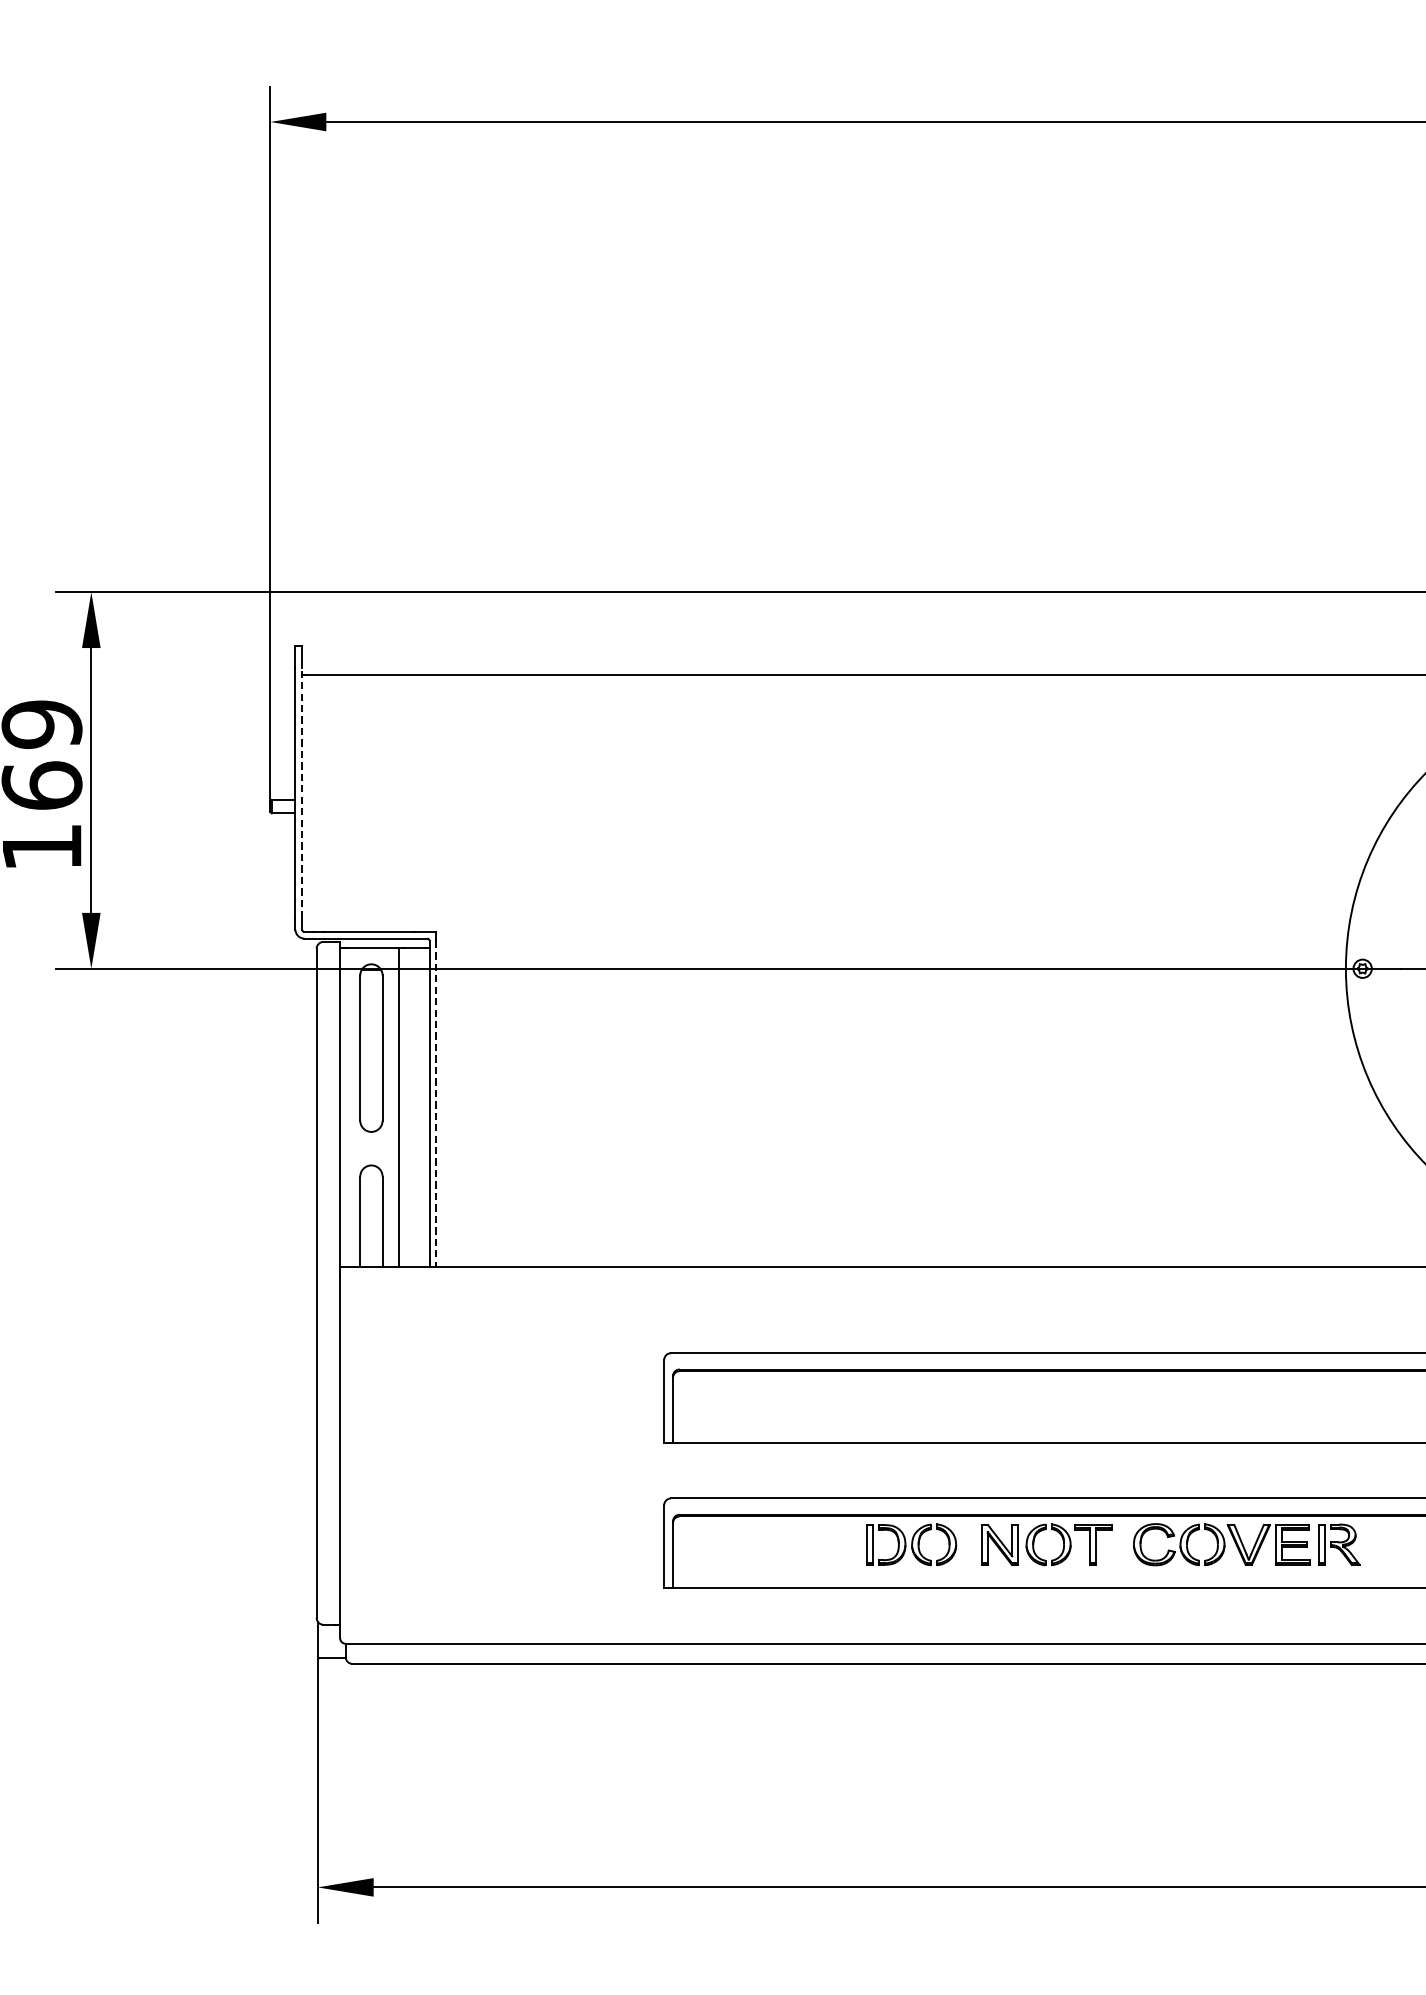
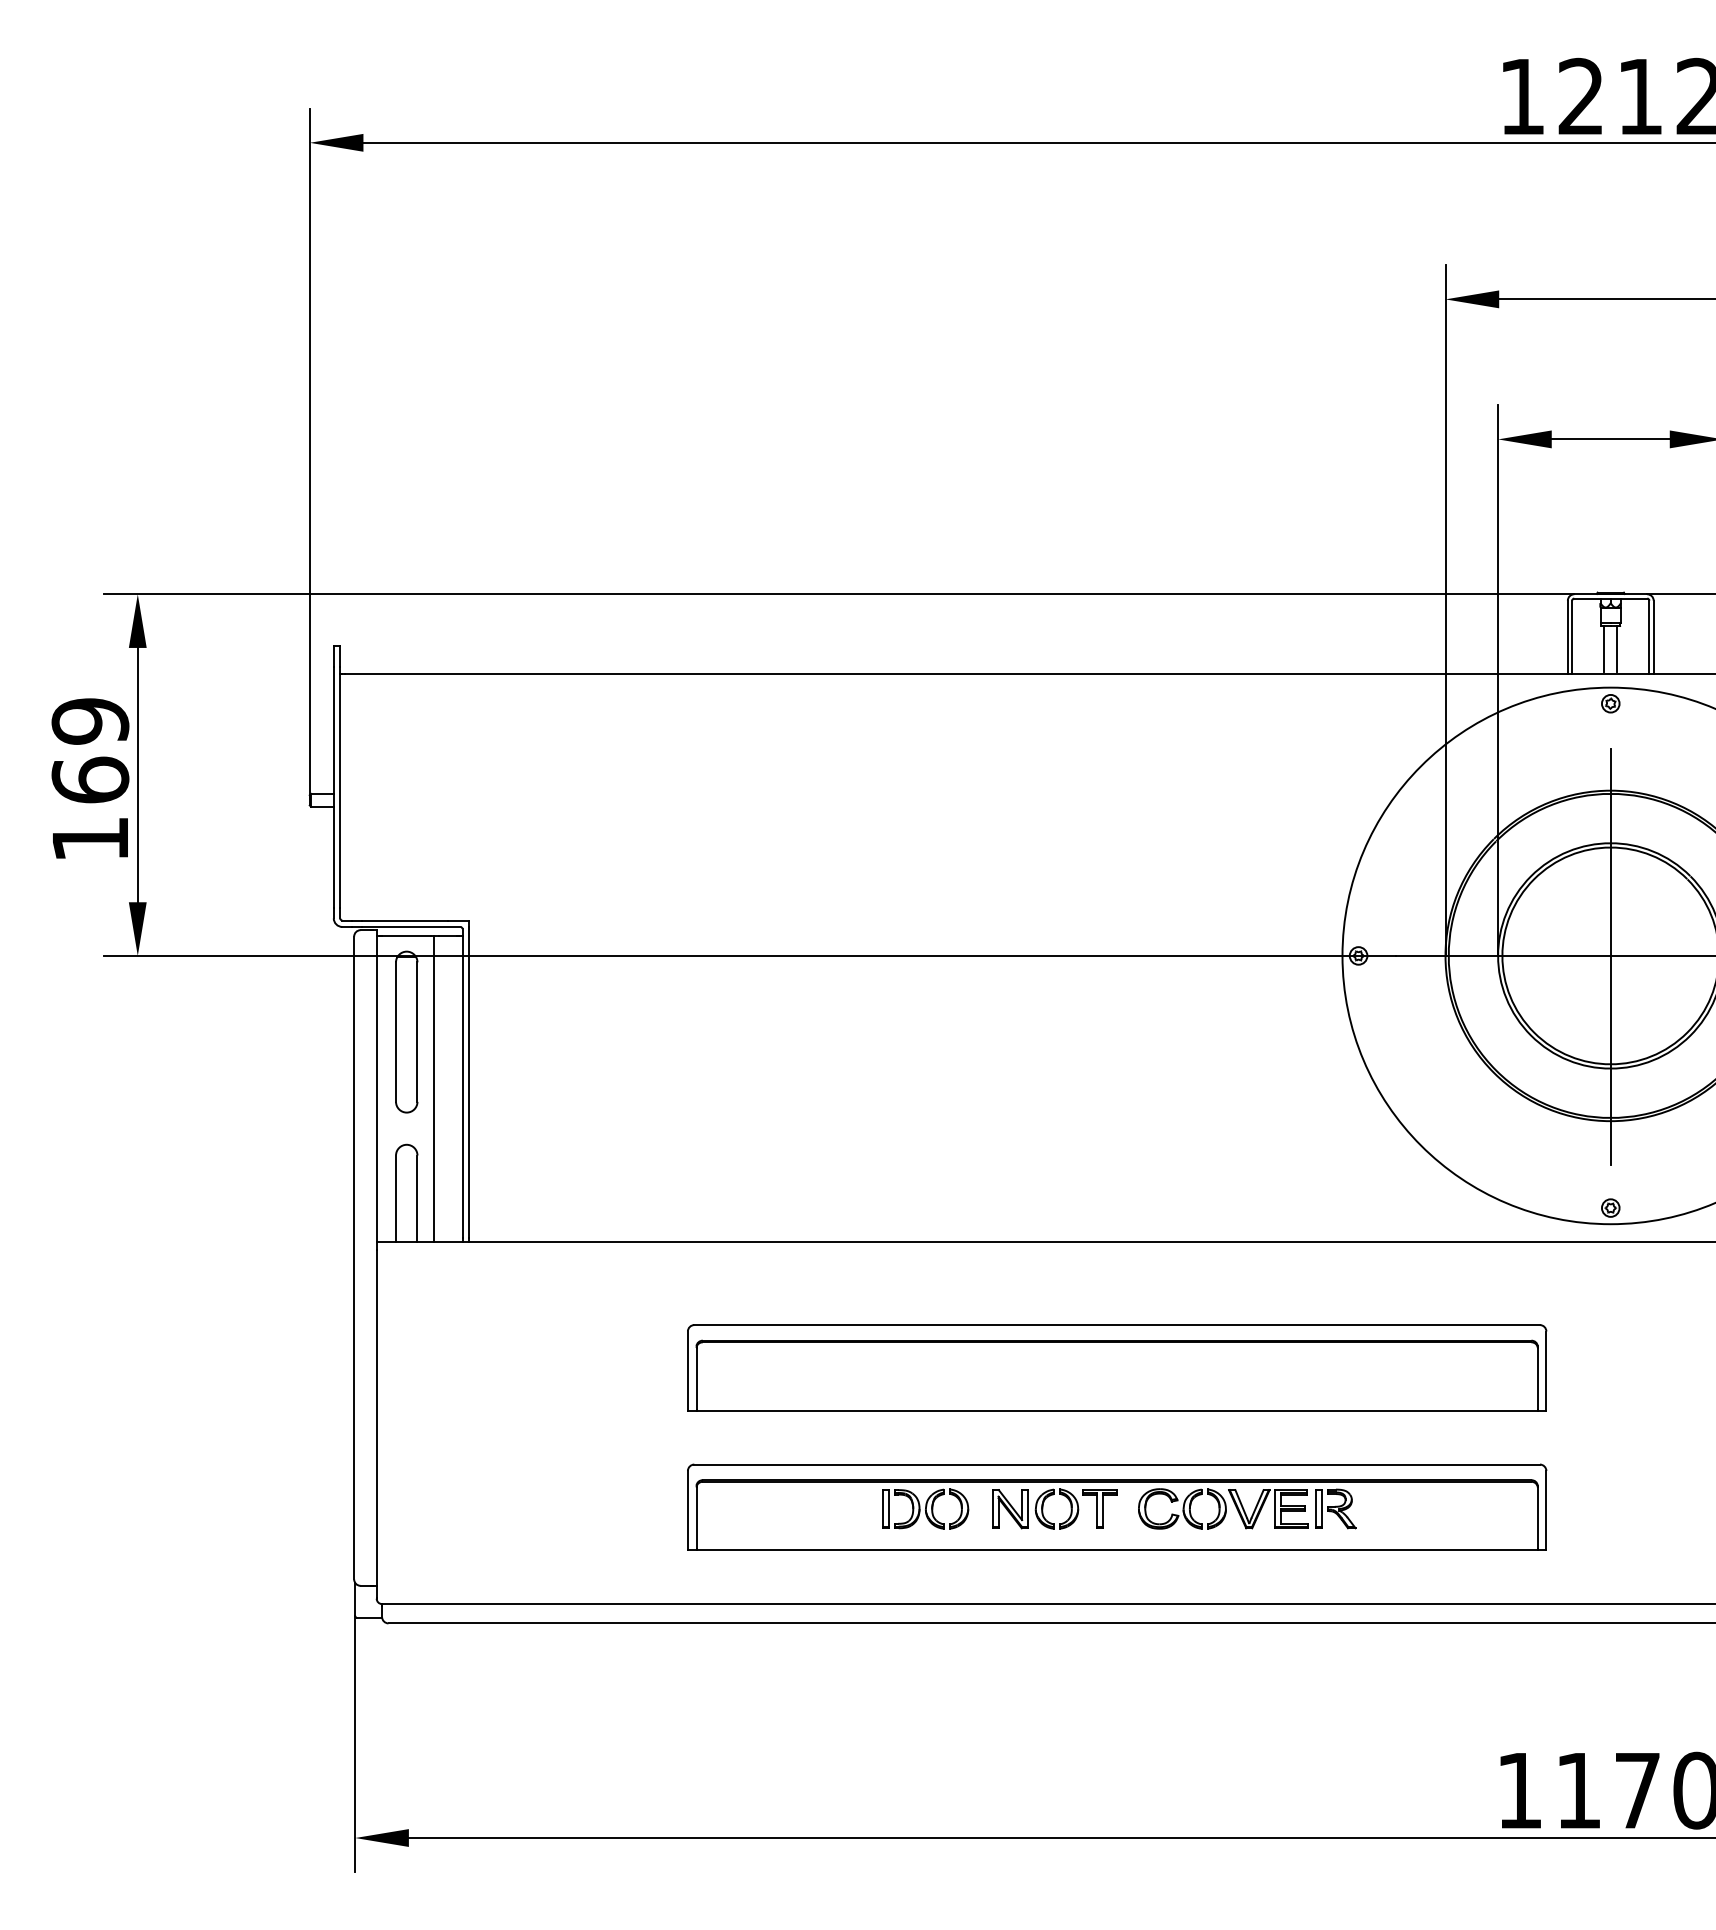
line: (302, 792) -> (340, 786), dashed -> solid
line: (436, 1101) -> (469, 1083), dashed -> solid

